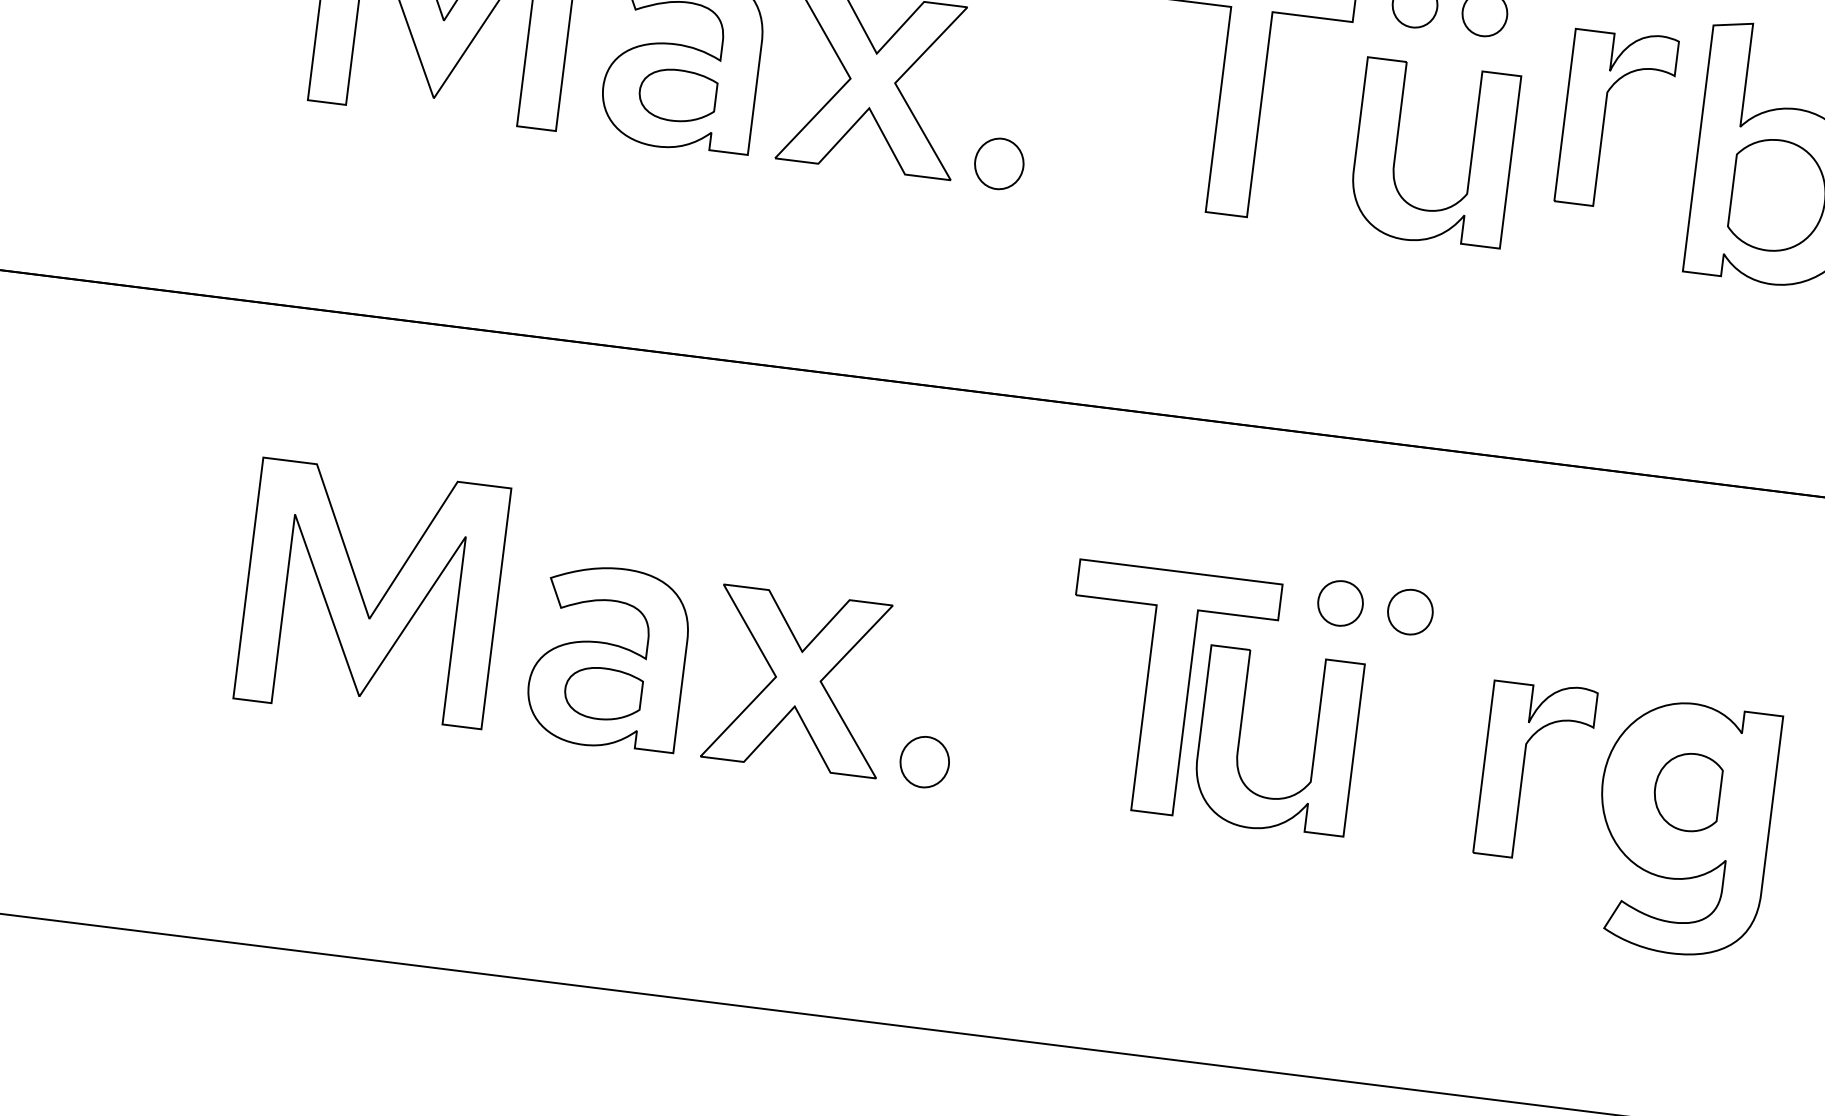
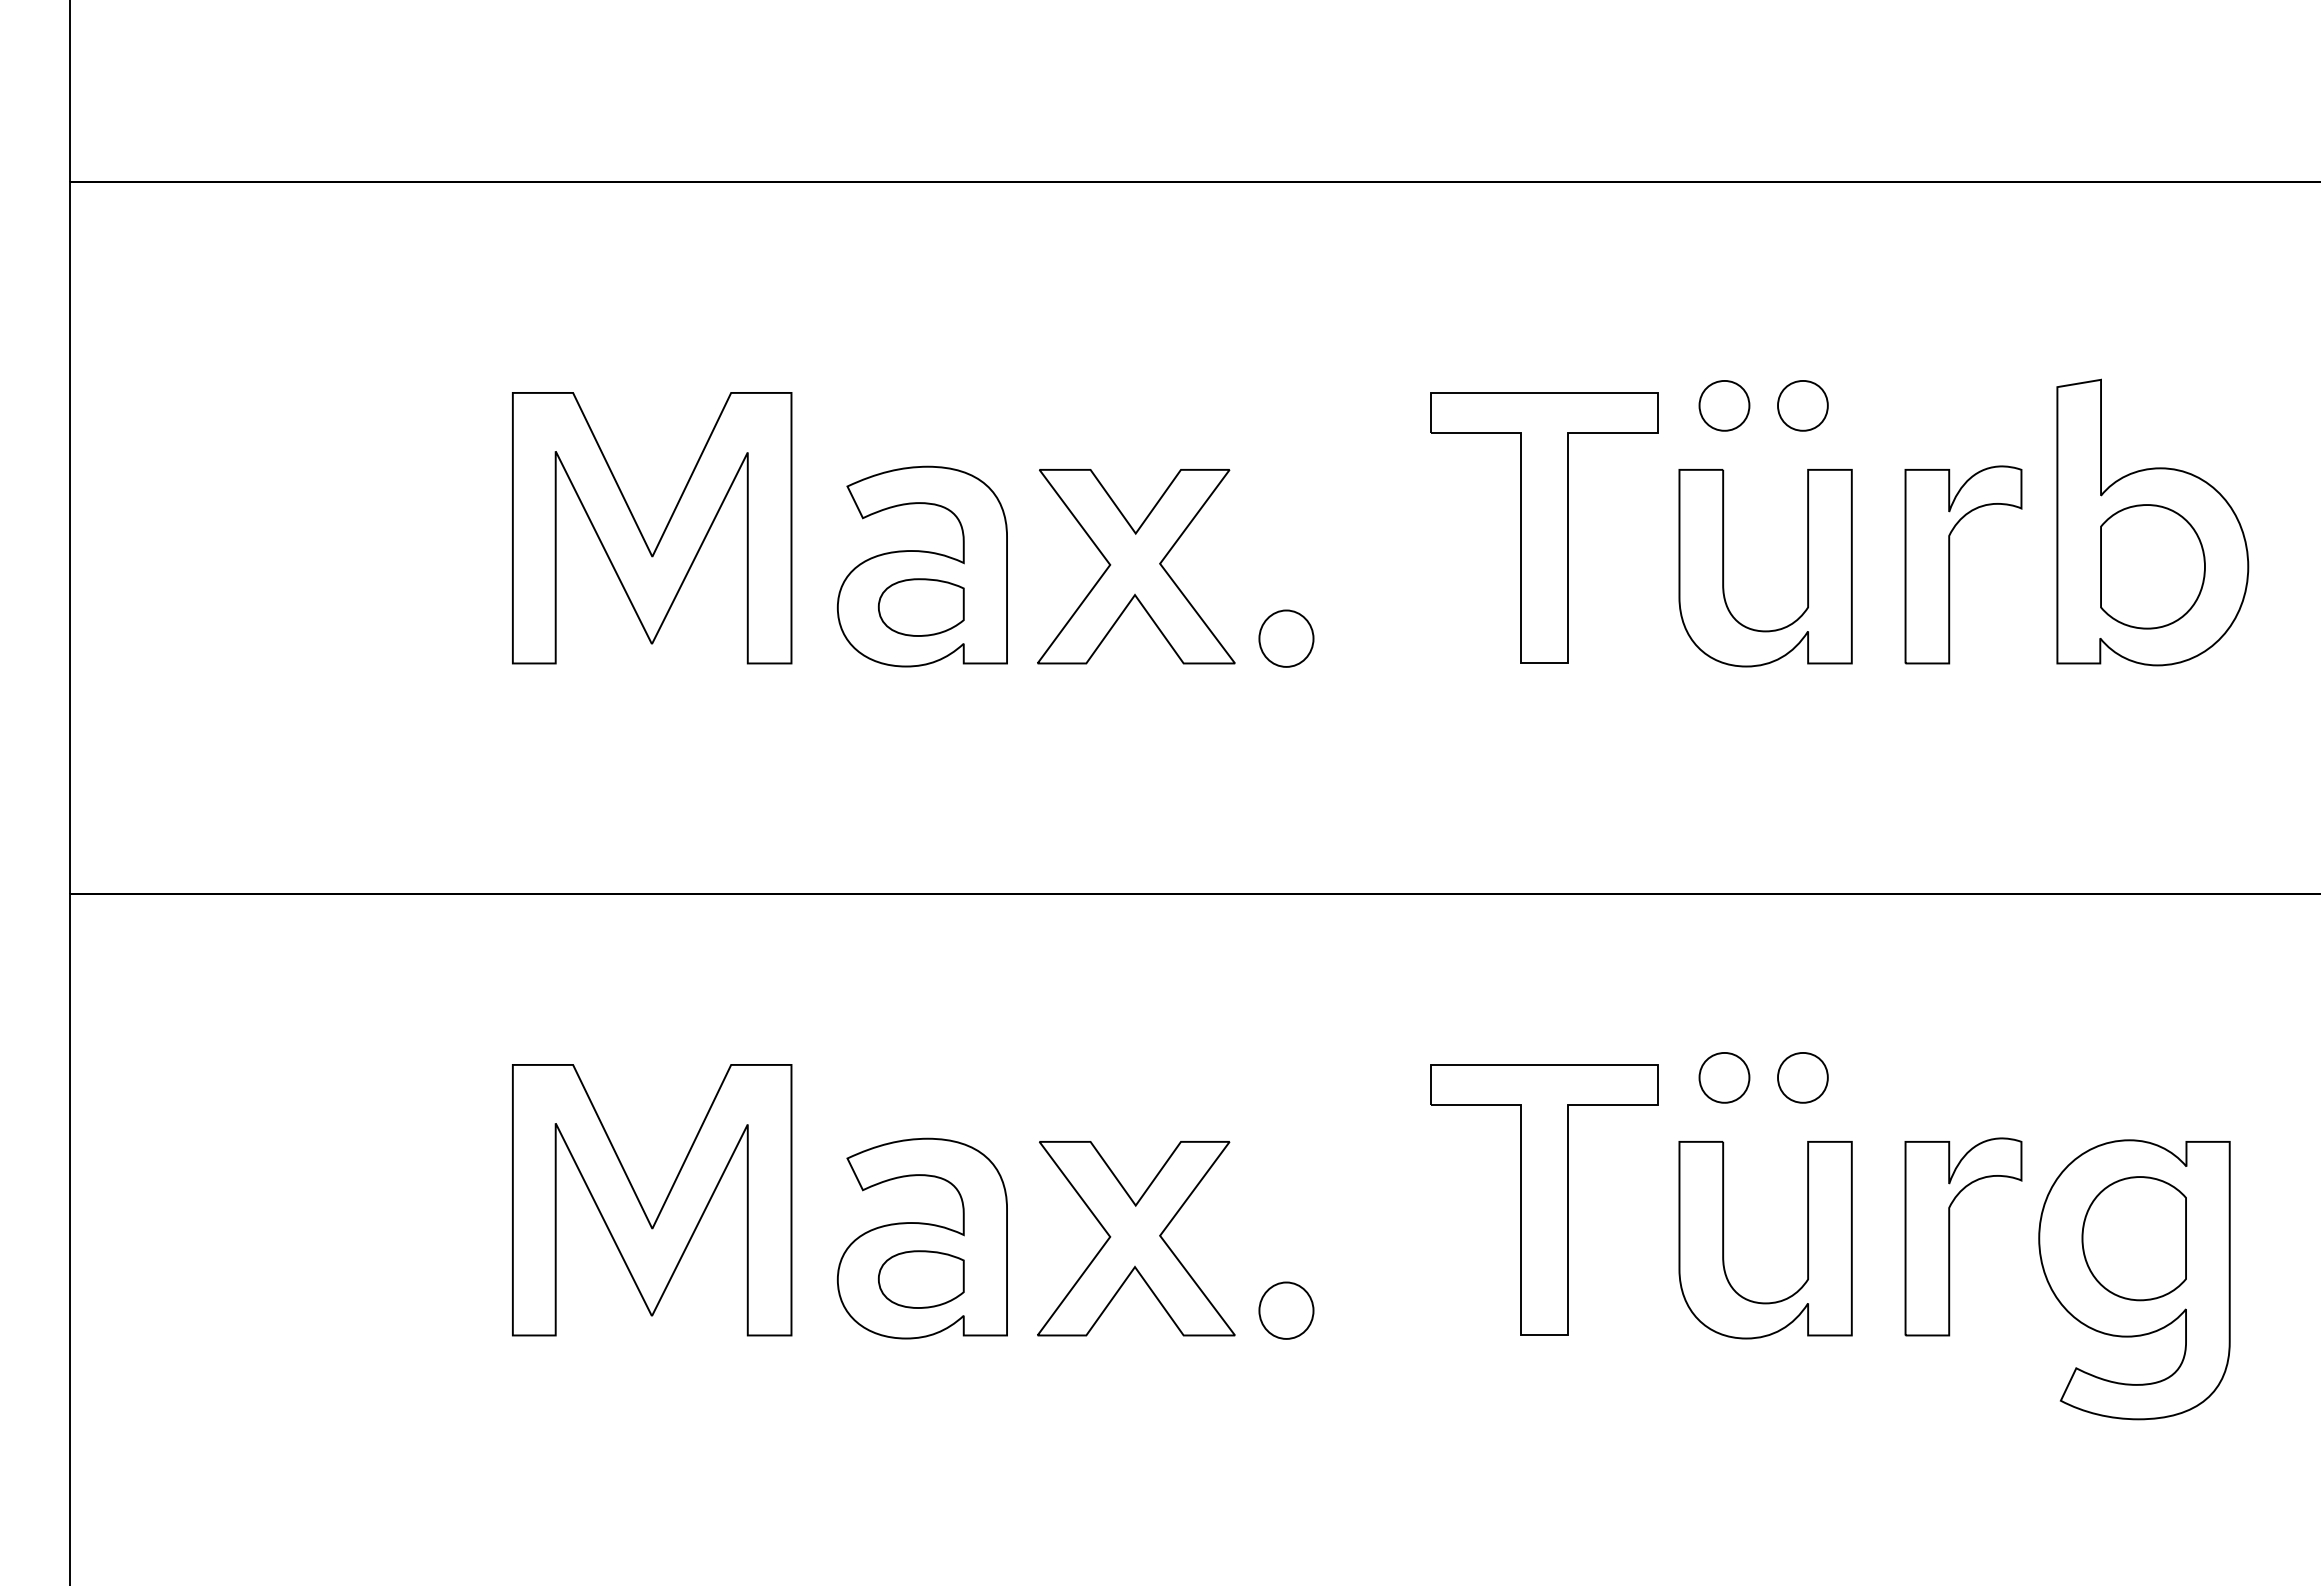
part: (1605, 118) -> (1950, 564), moved
part: (1240, 738) -> (1724, 1240), moved
part: (1686, 791) -> (2133, 1238), size x1.43

